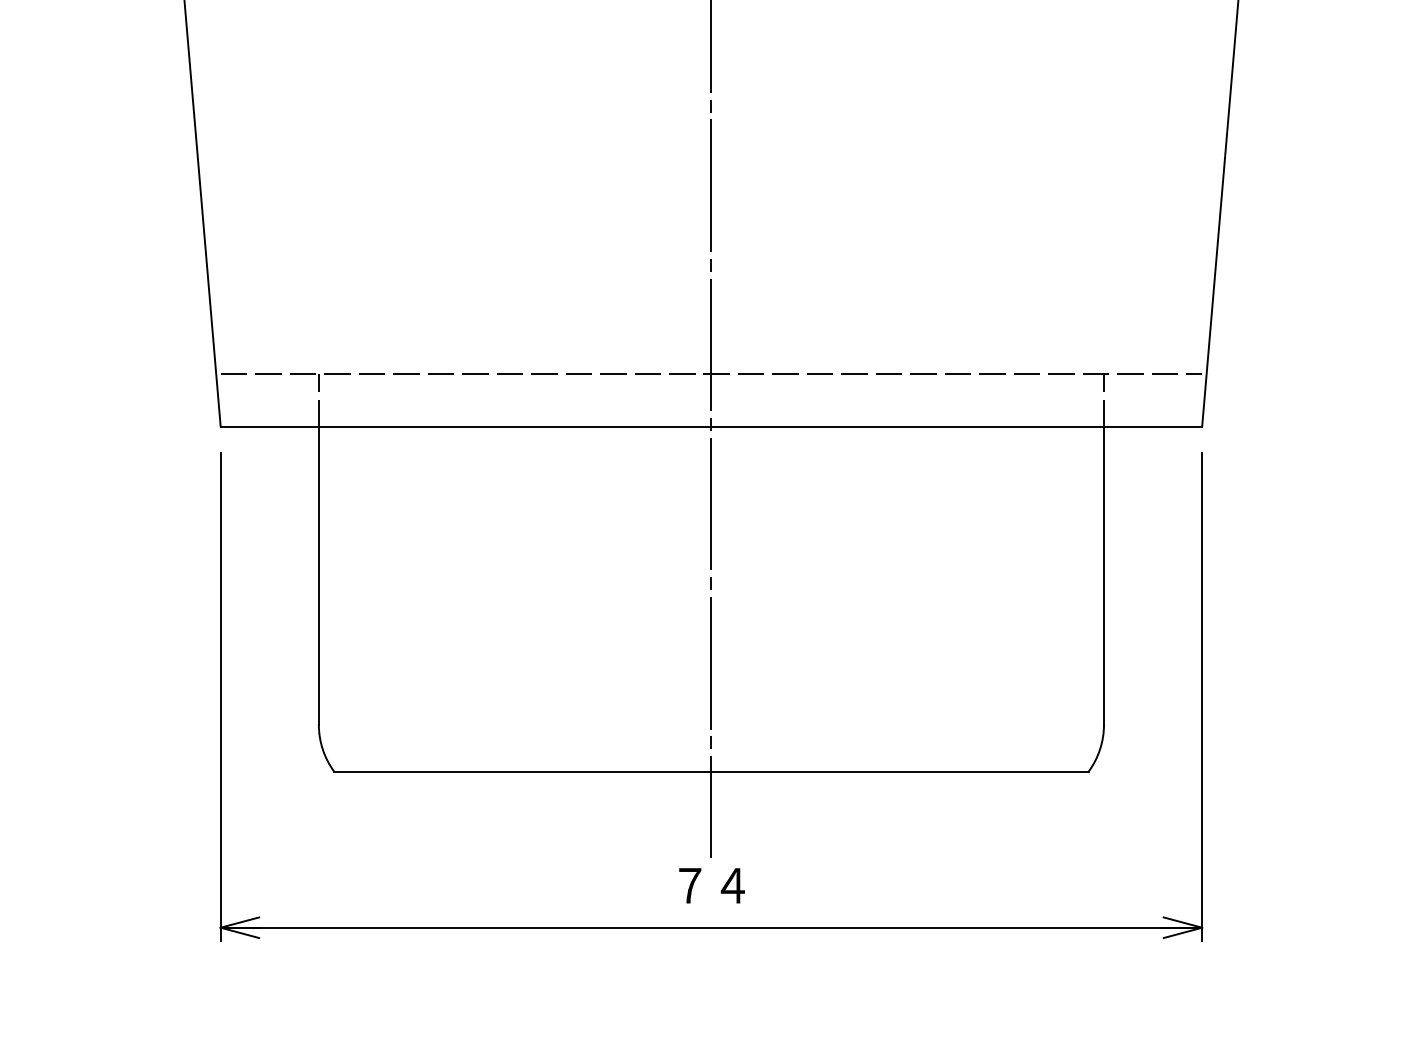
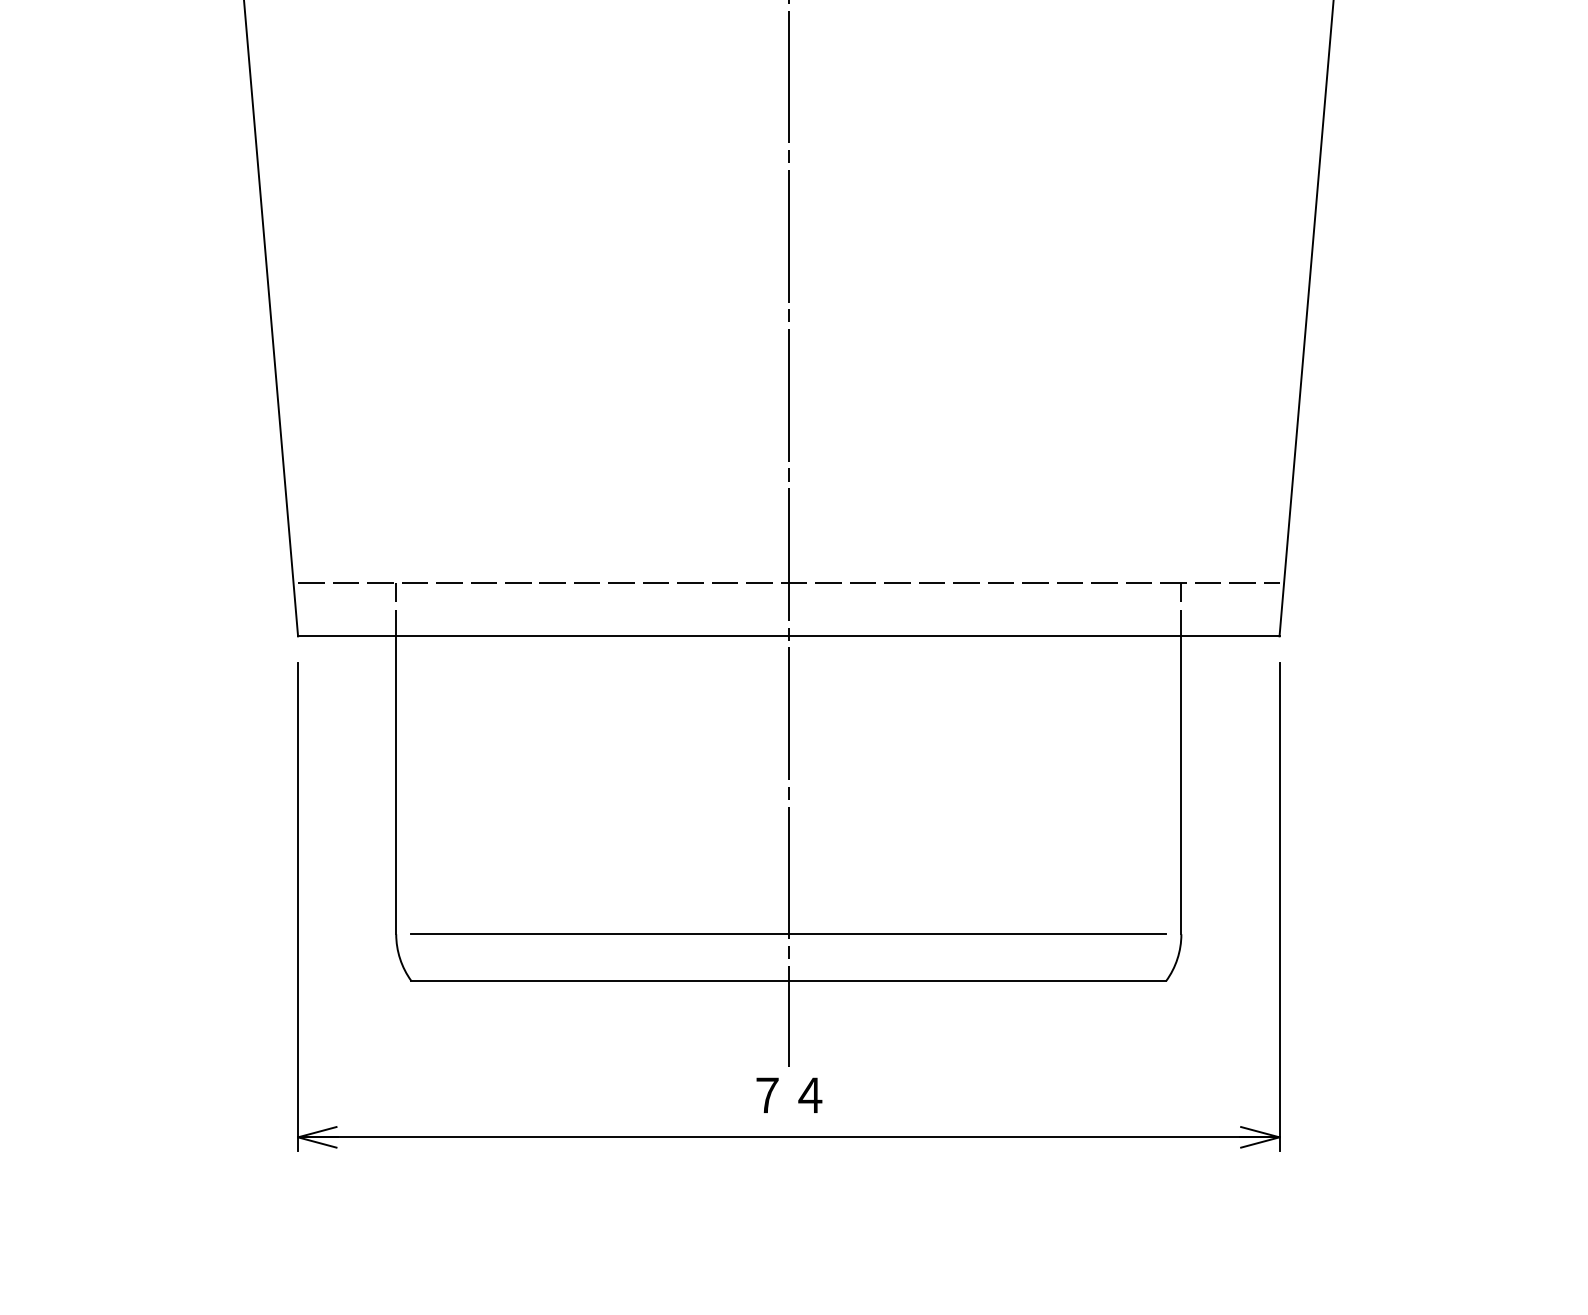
line: (711, 724) -> (788, 934), added

